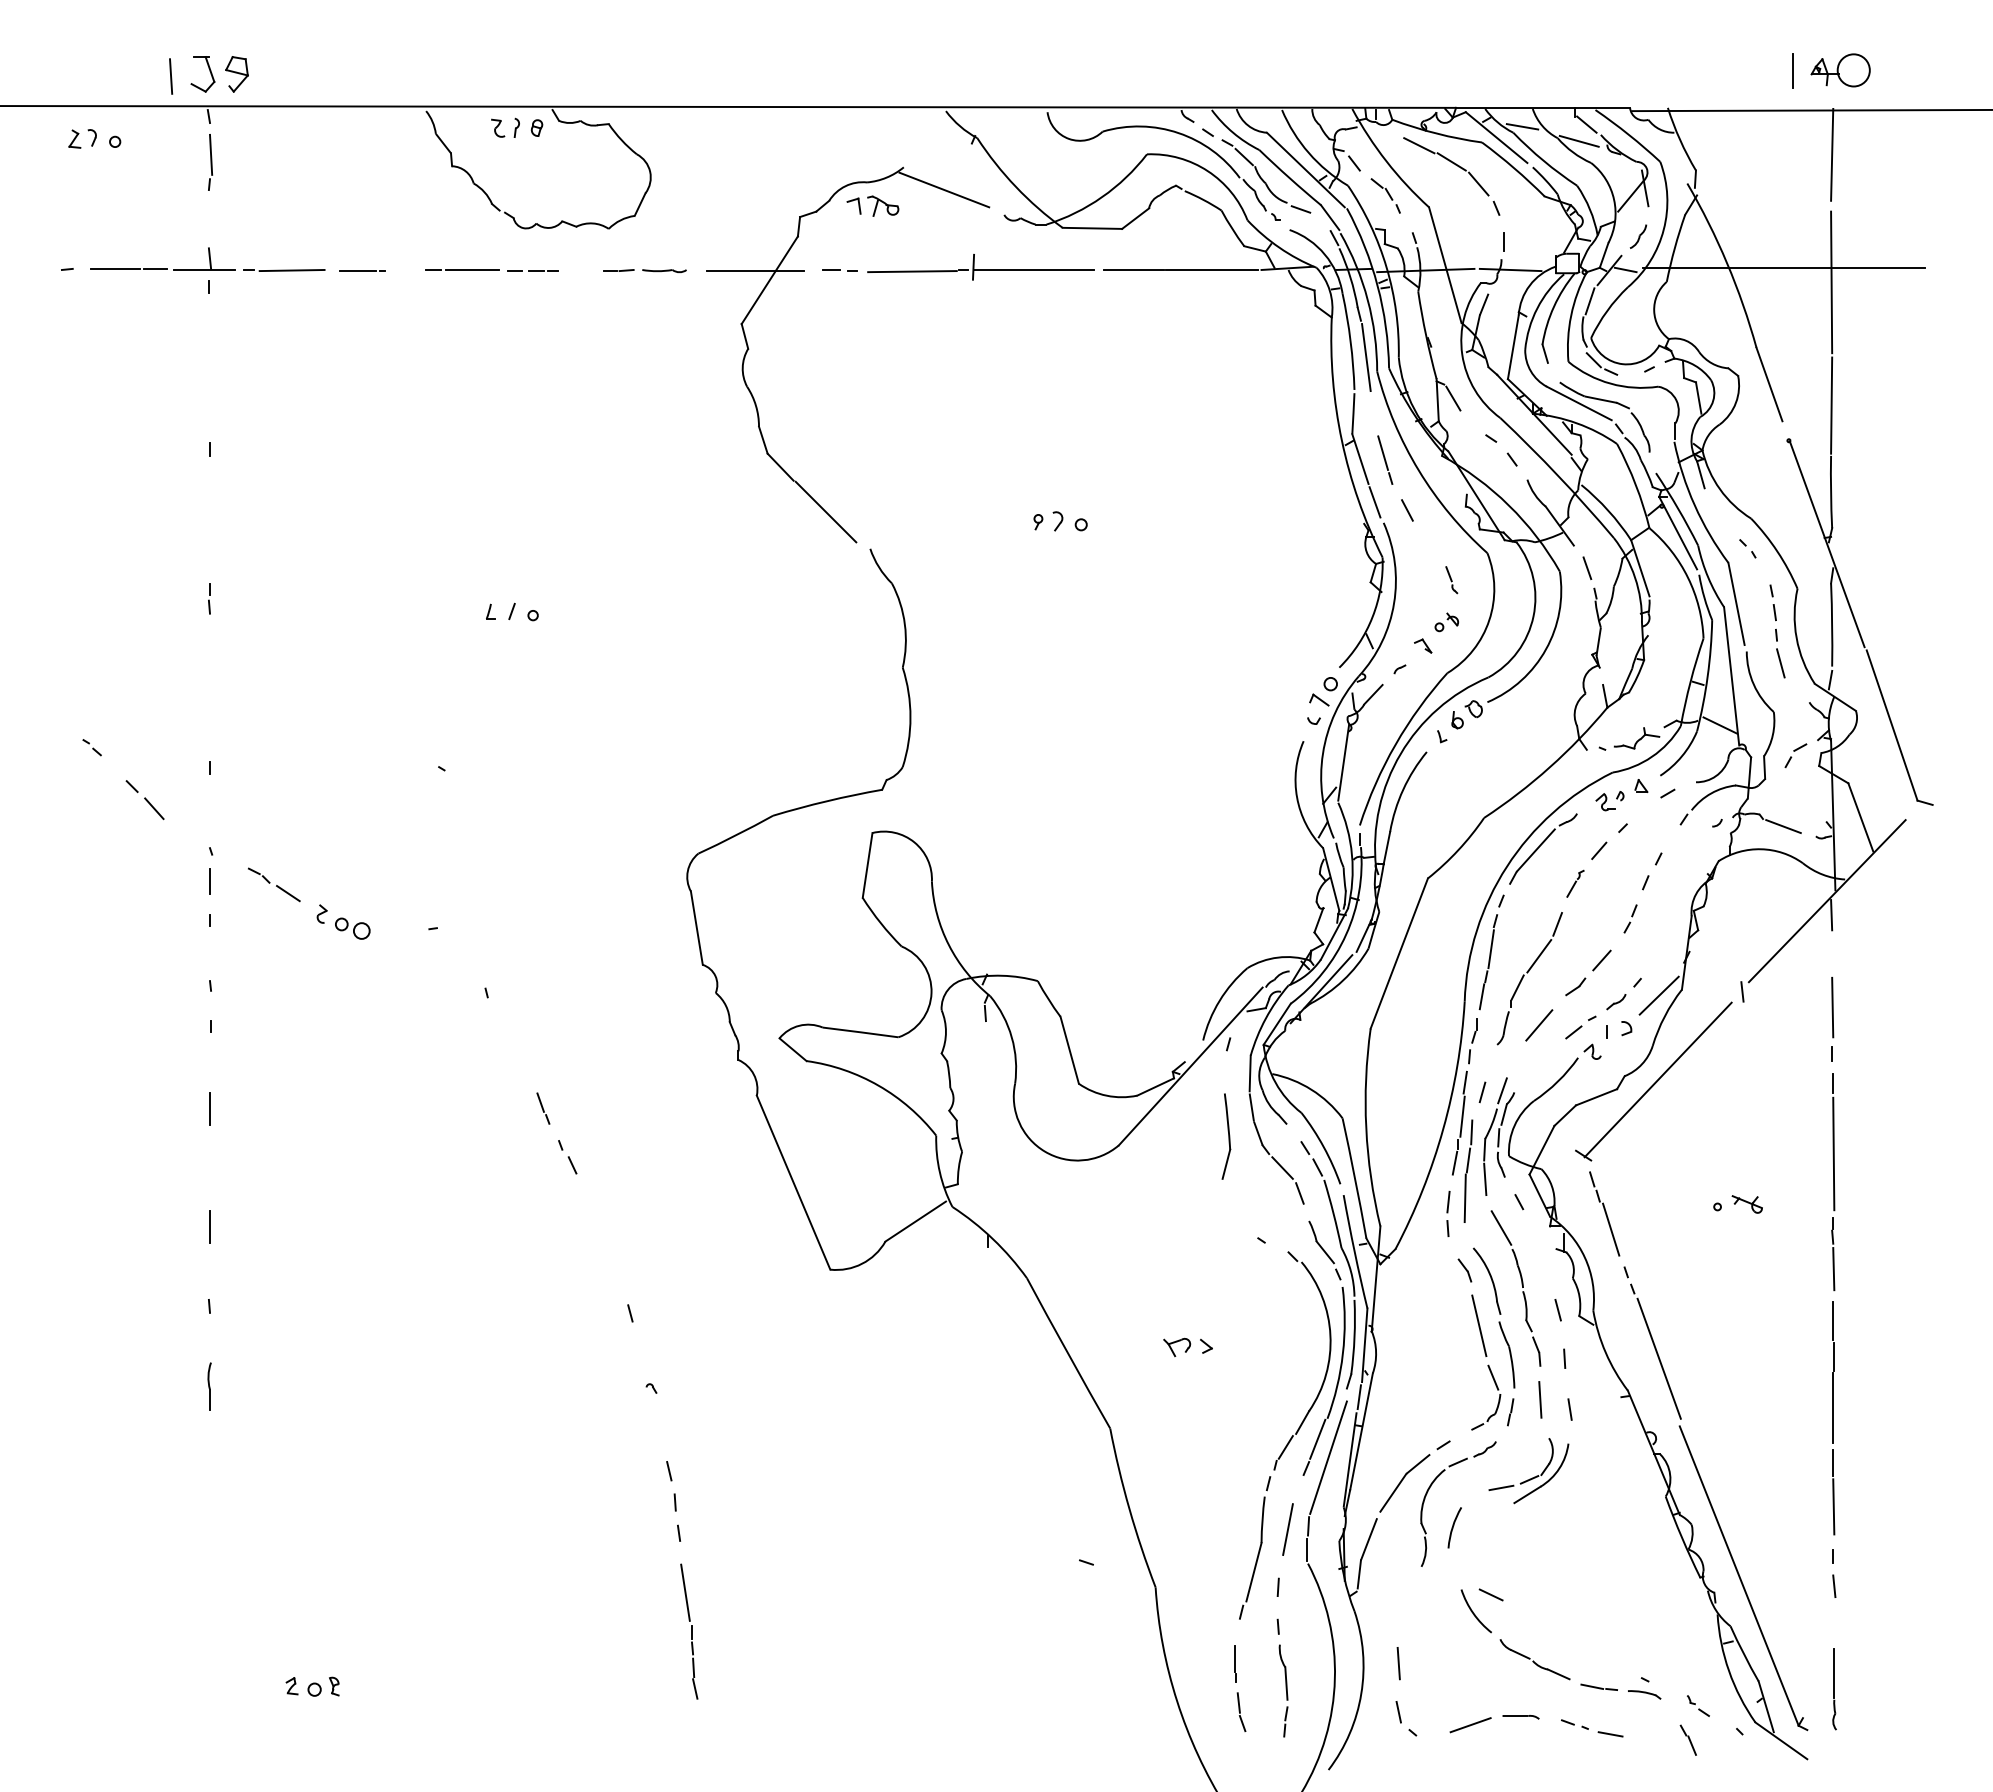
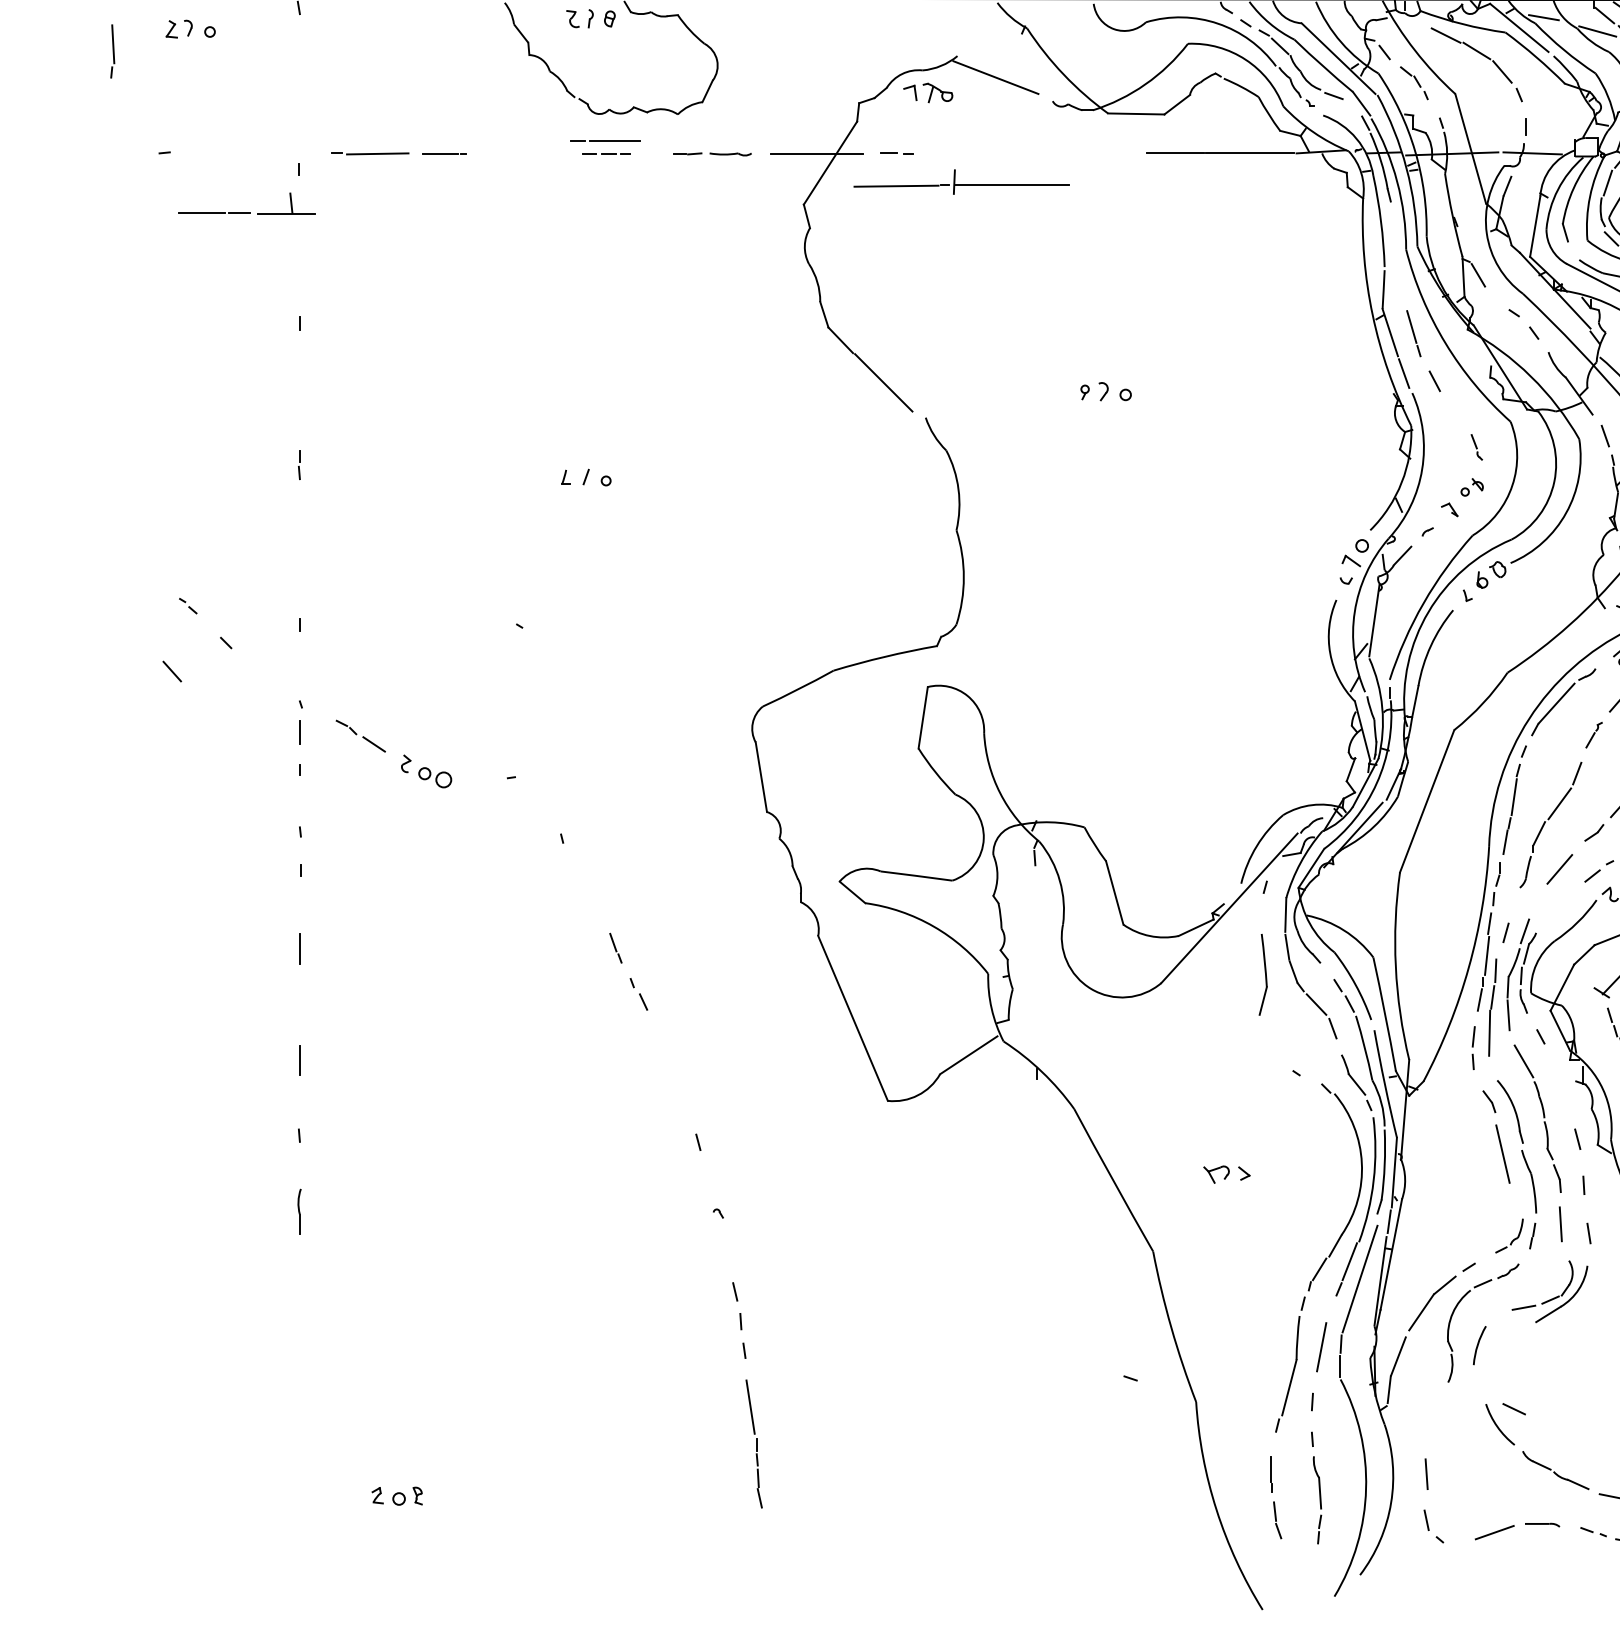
part: (210, 162) -> (112, 51), moved
part: (980, 267) -> (961, 182), moved
part: (162, 268) -> (246, 212), moved
line: (462, 269) -> (605, 140), moved
line: (1366, 357) -> (1396, 236), removed
line: (154, 808) -> (172, 671), moved
line: (1493, 1377) -> (1516, 1203), removed

